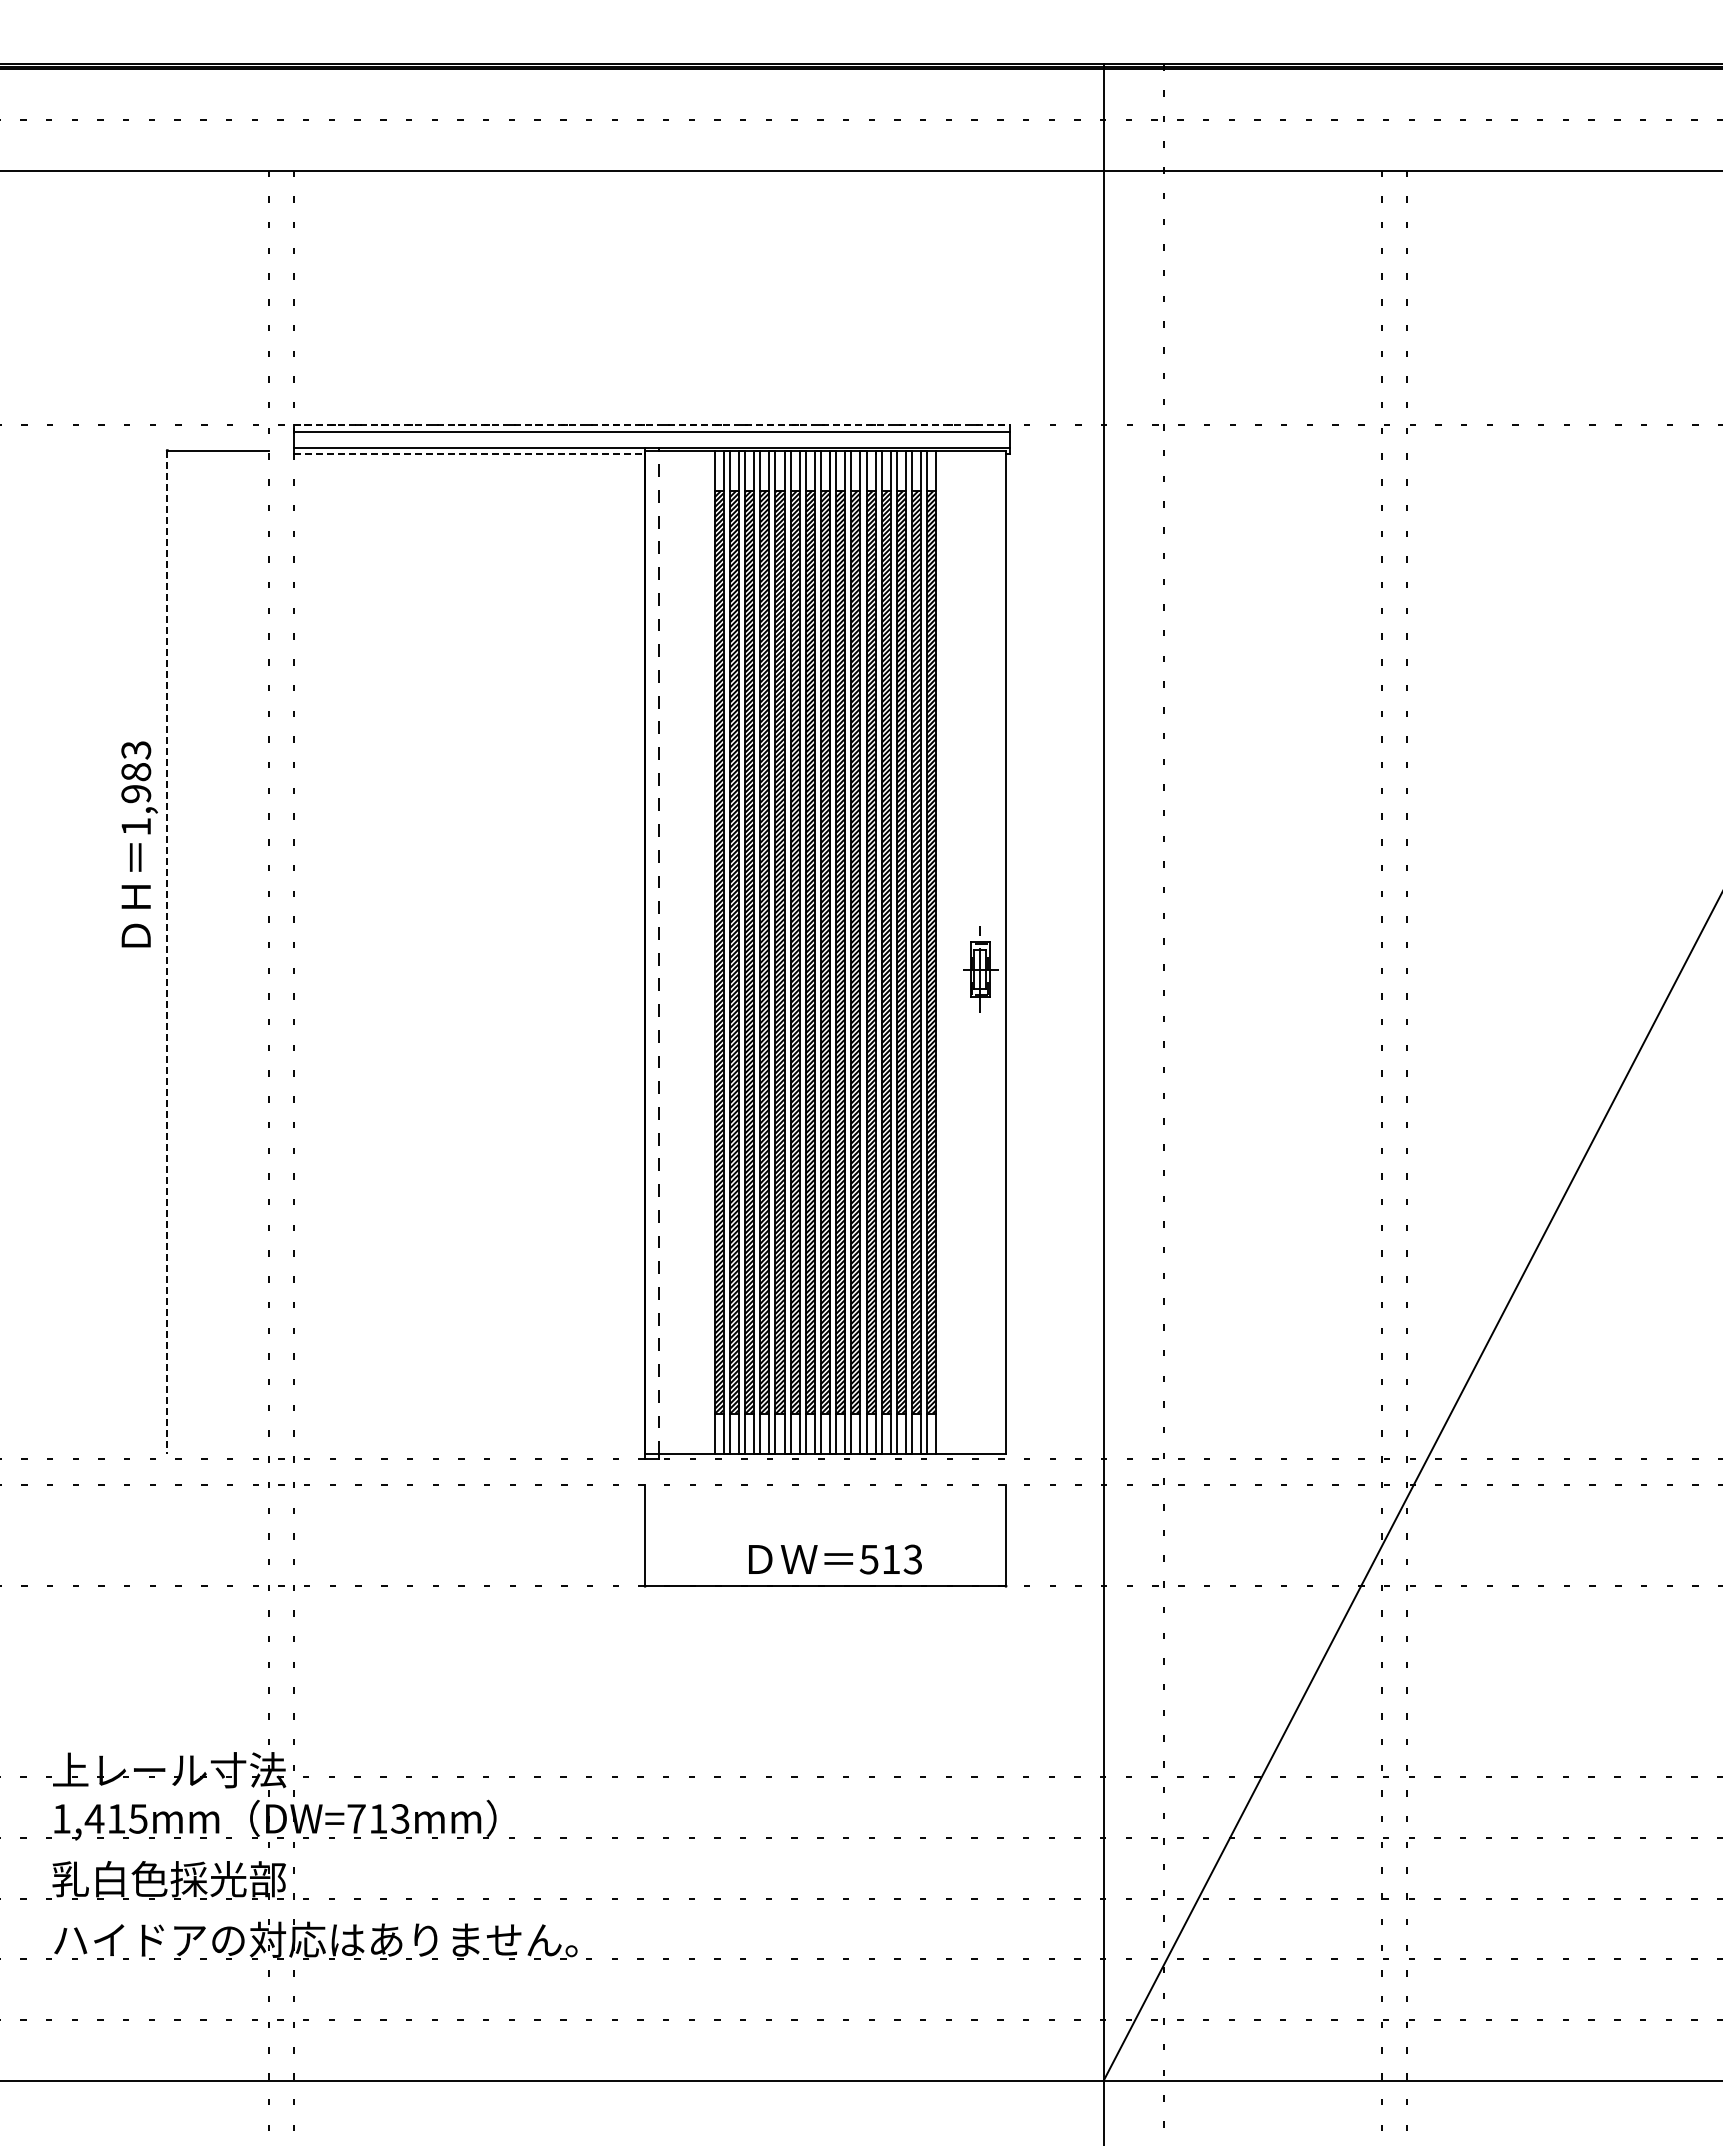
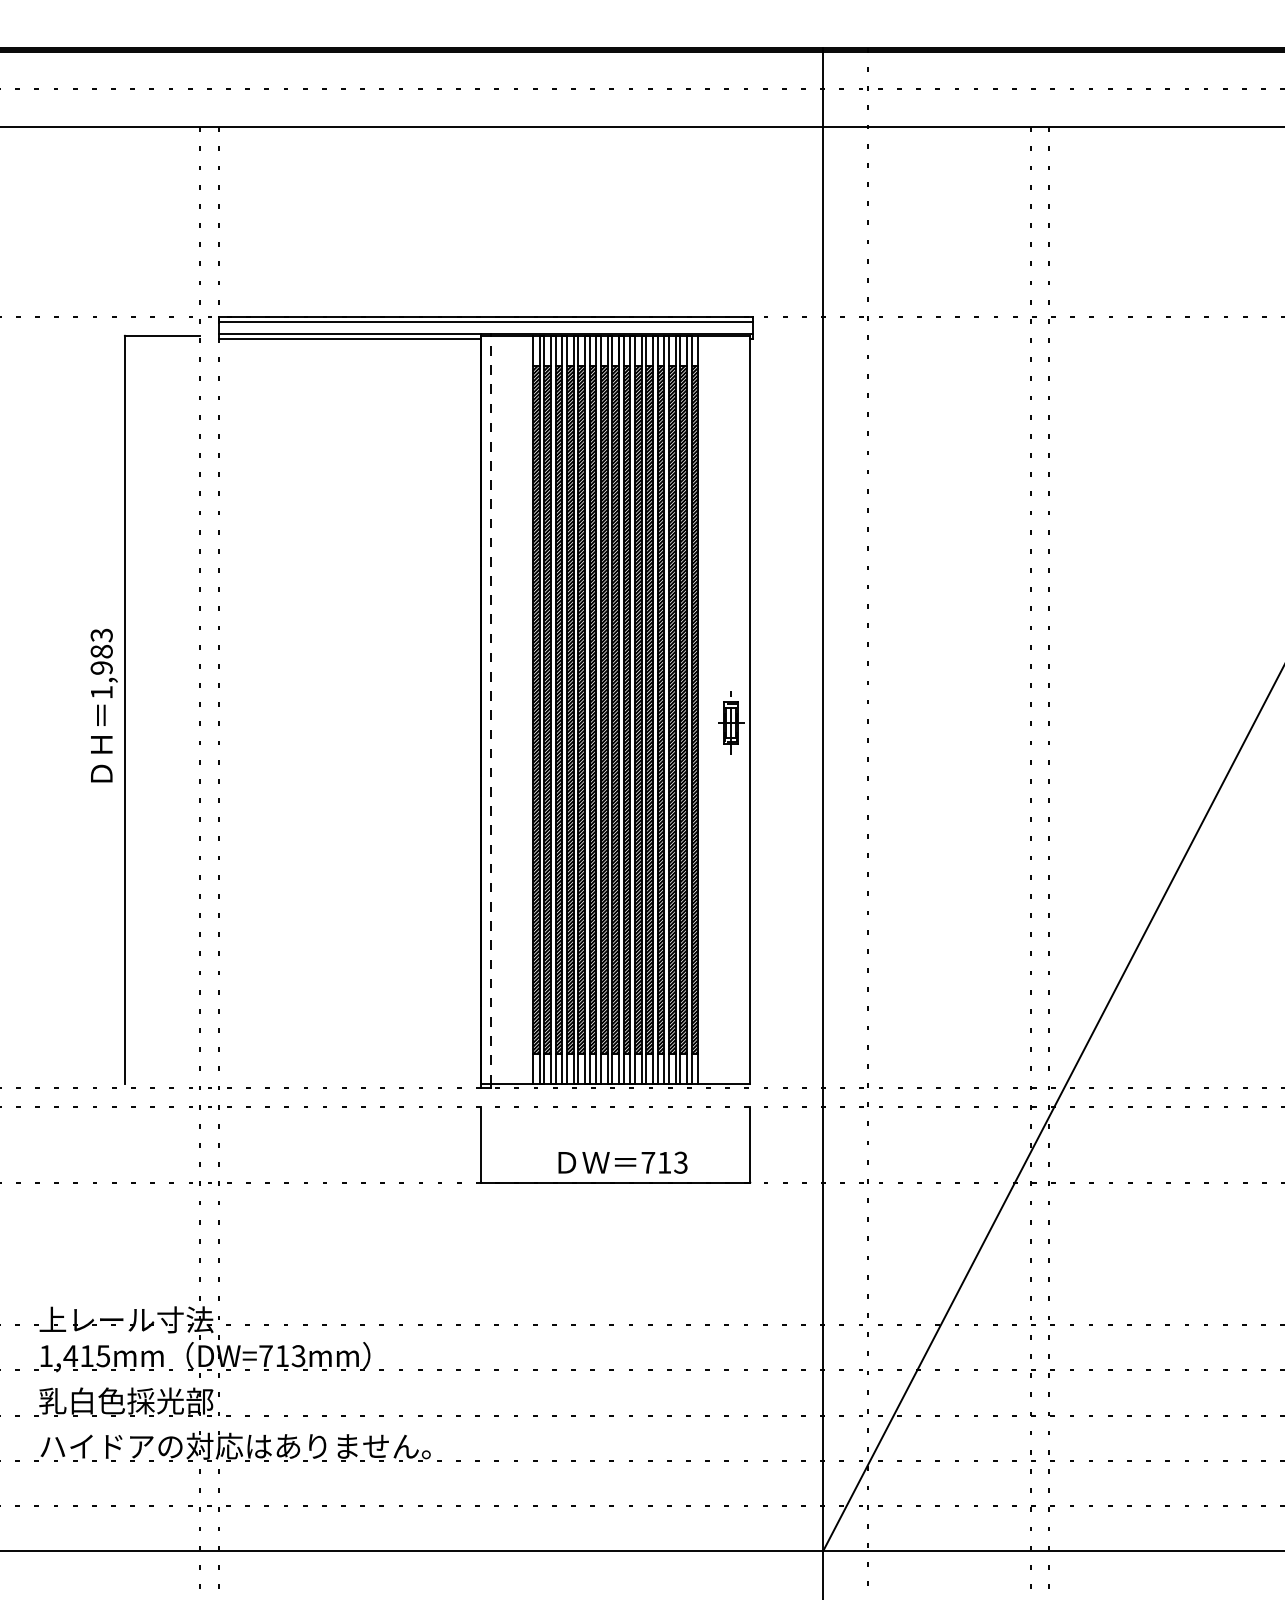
line: (652, 425) -> (486, 317), dashed -> solid
line: (469, 454) -> (350, 338), dashed -> solid
text: (139, 844) -> (104, 705), moved
line: (167, 952) -> (125, 710), dashed -> solid
text: (868, 1559) -> (647, 1162), 513 -> 713

